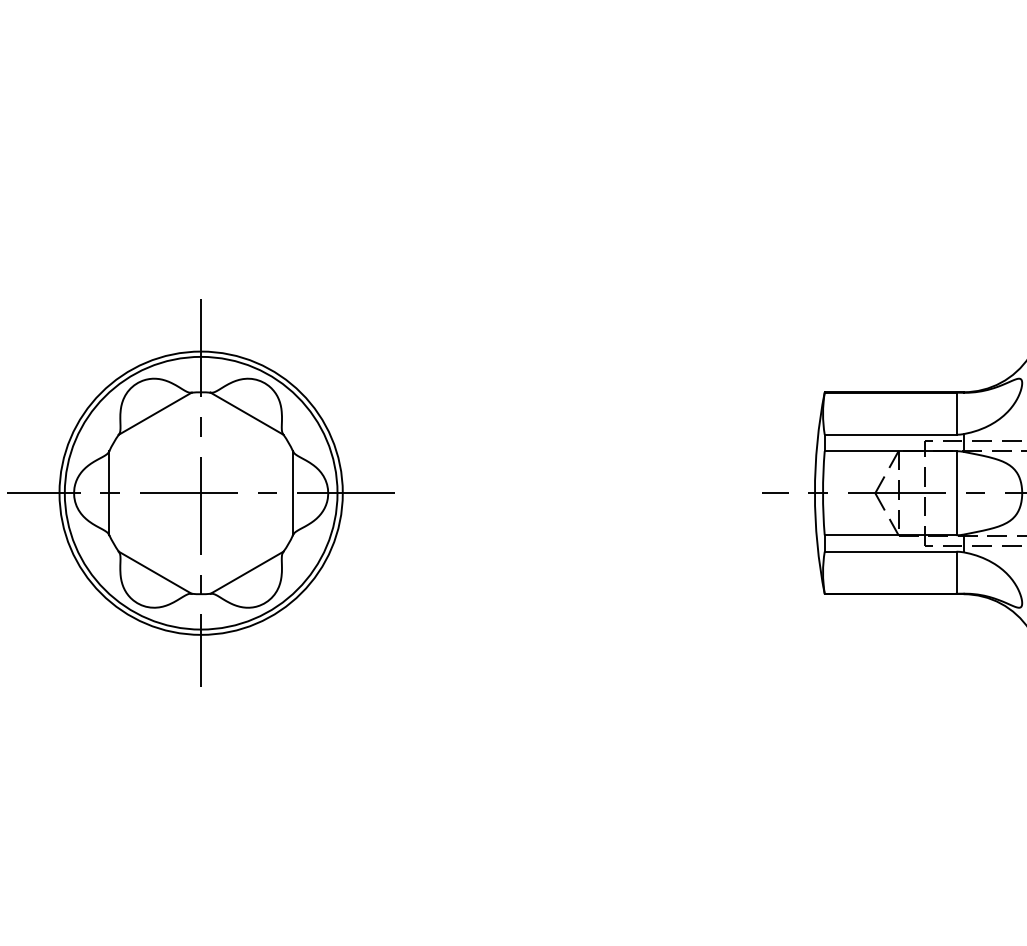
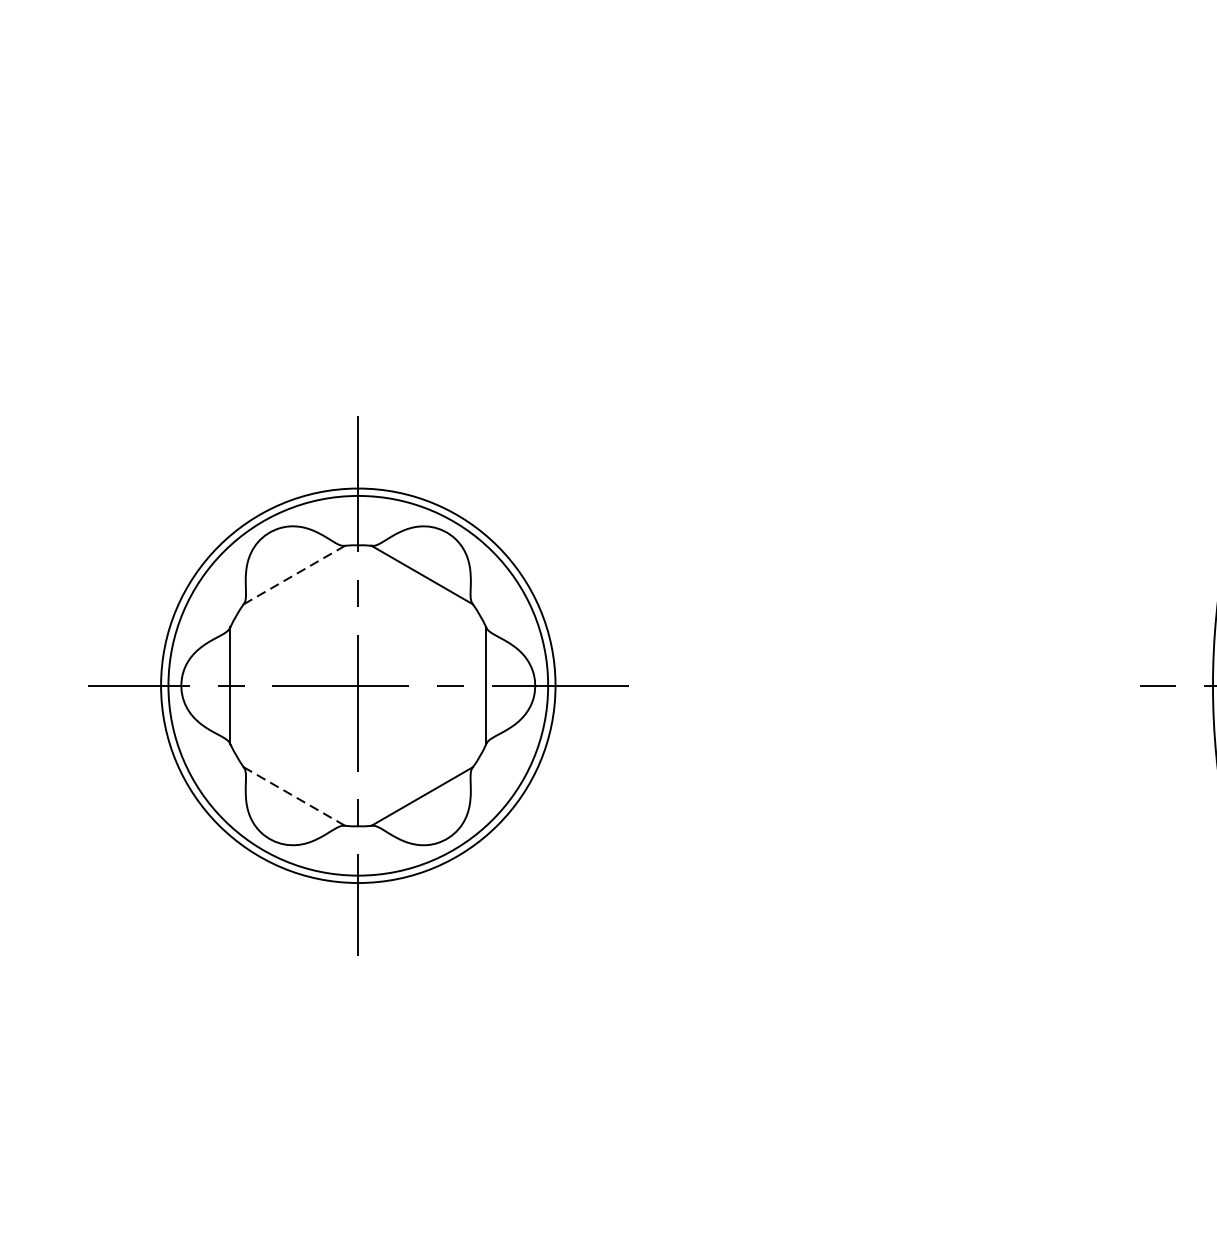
line: (154, 413) -> (293, 574), solid -> dashed
line: (155, 572) -> (294, 796), solid -> dashed

